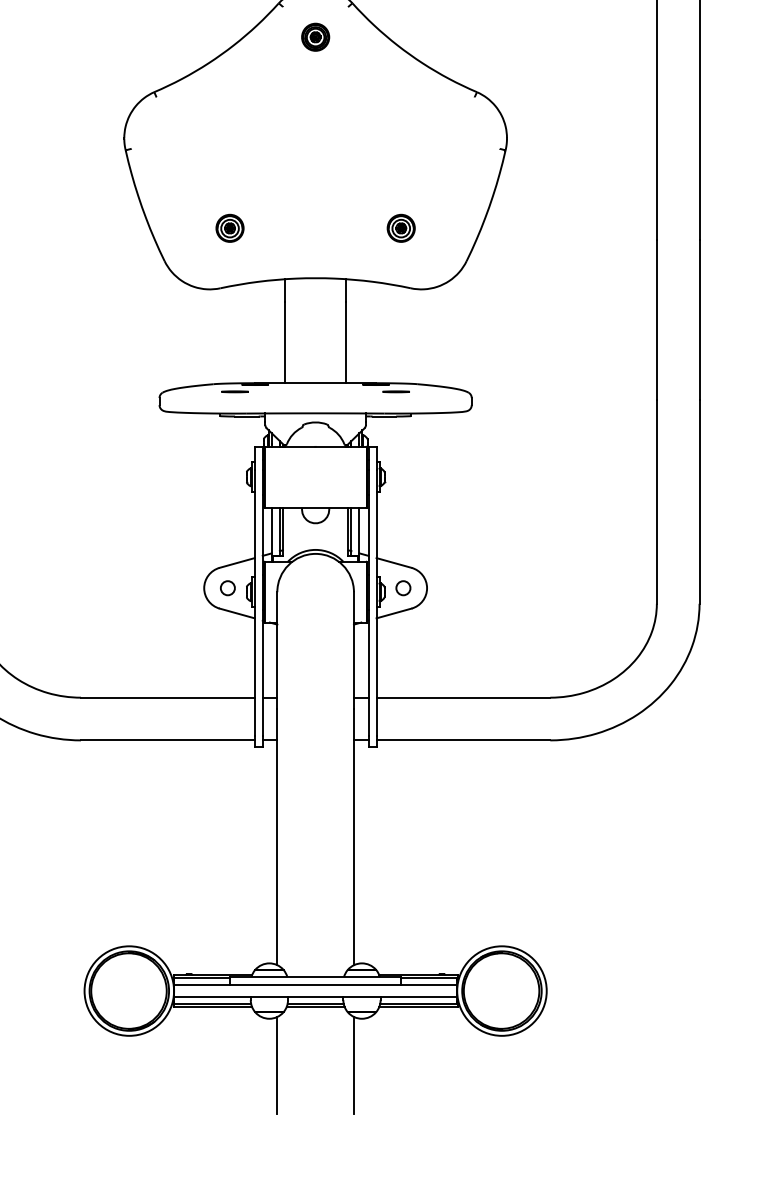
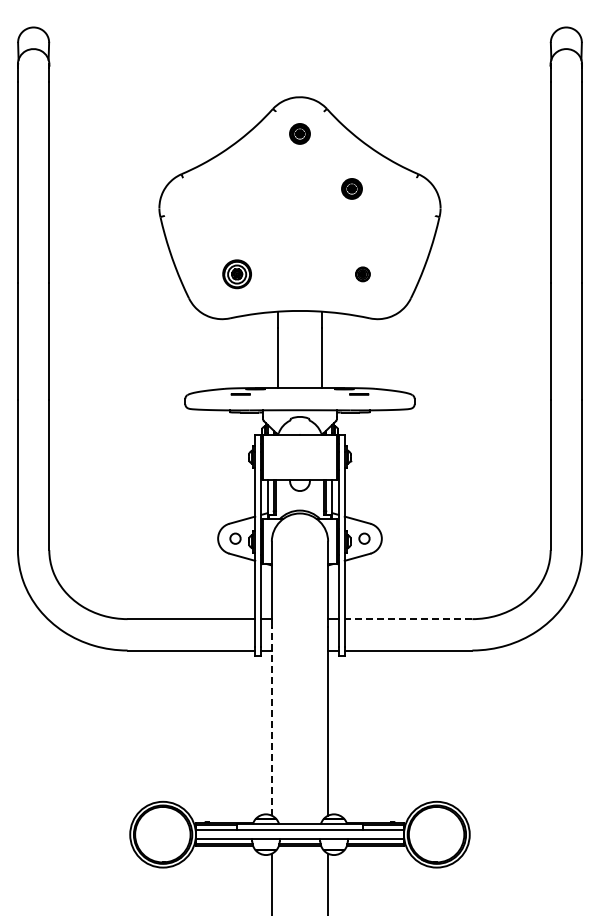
part: (385, 111) -> (351, 188), added
part: (229, 228) -> (236, 274), size x1.4
part: (400, 228) -> (362, 274), size x0.7
line: (463, 698) -> (408, 619), solid -> dashed
line: (276, 836) -> (271, 721), solid -> dashed

